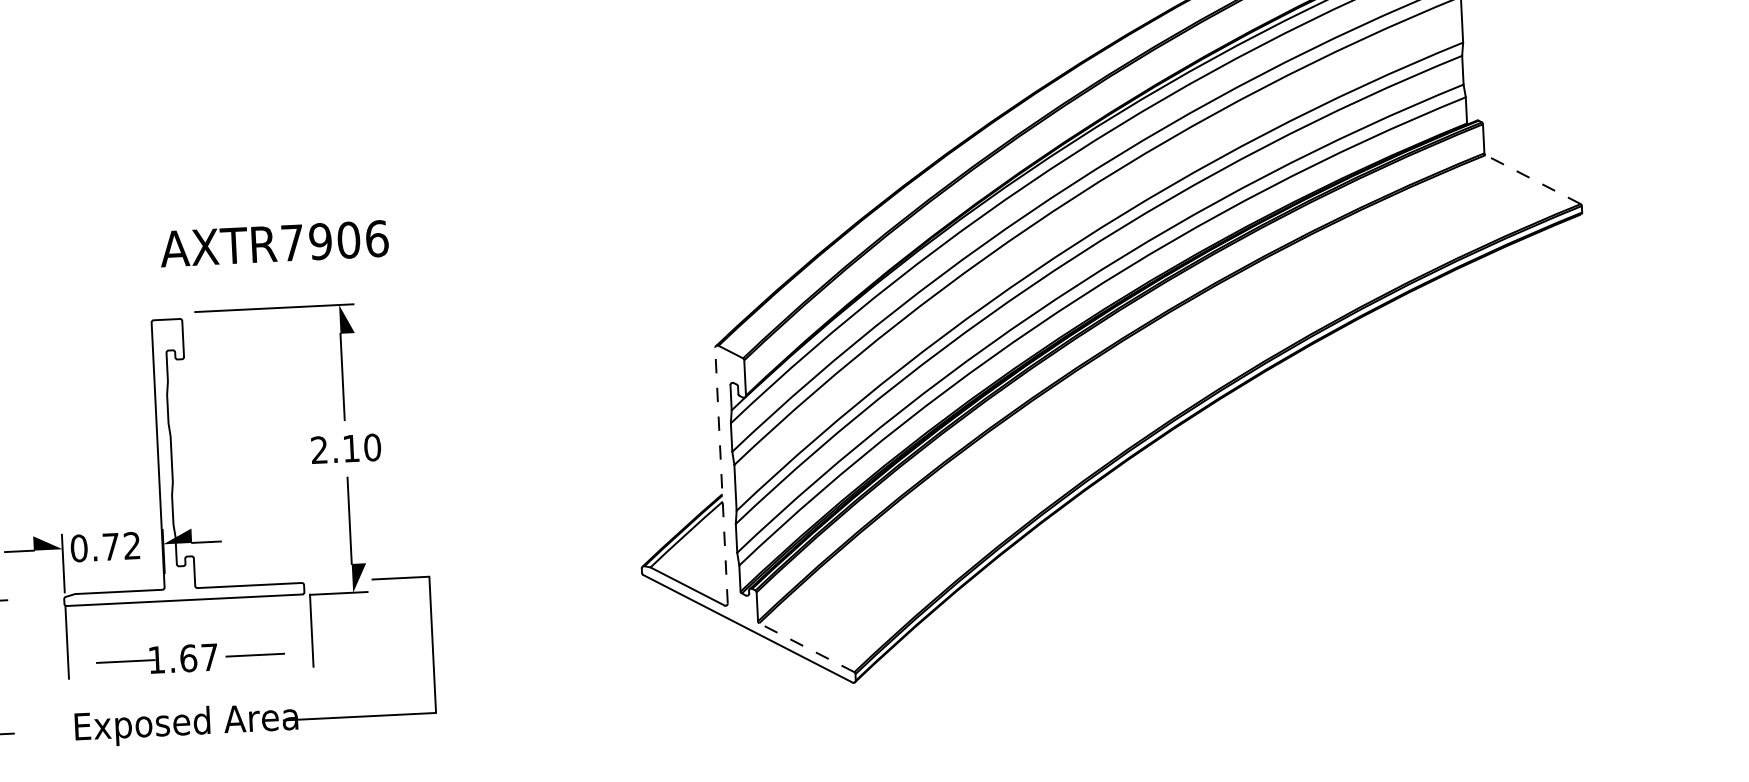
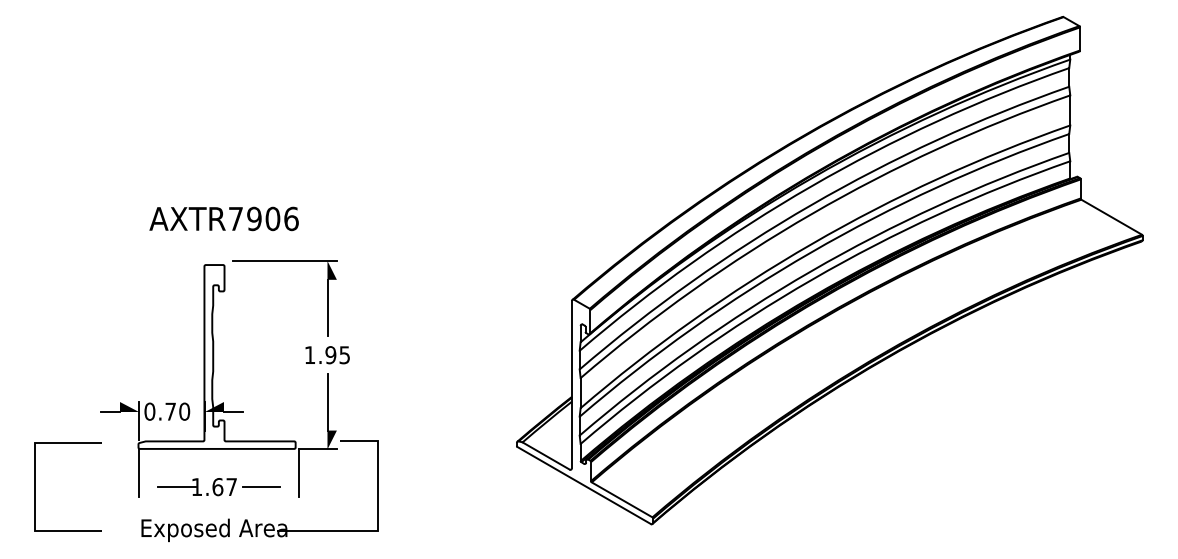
line: (1532, 180) -> (1111, 217), dashed -> solid
text: (273, 243) -> (223, 218), moved
text: (346, 449) -> (327, 355), 2.10 -> 1.95
line: (720, 475) -> (571, 384), dashed -> solid
text: (132, 545) -> (184, 411), 0.72 -> 0.70
line: (805, 647) -> (621, 499), dashed -> solid

